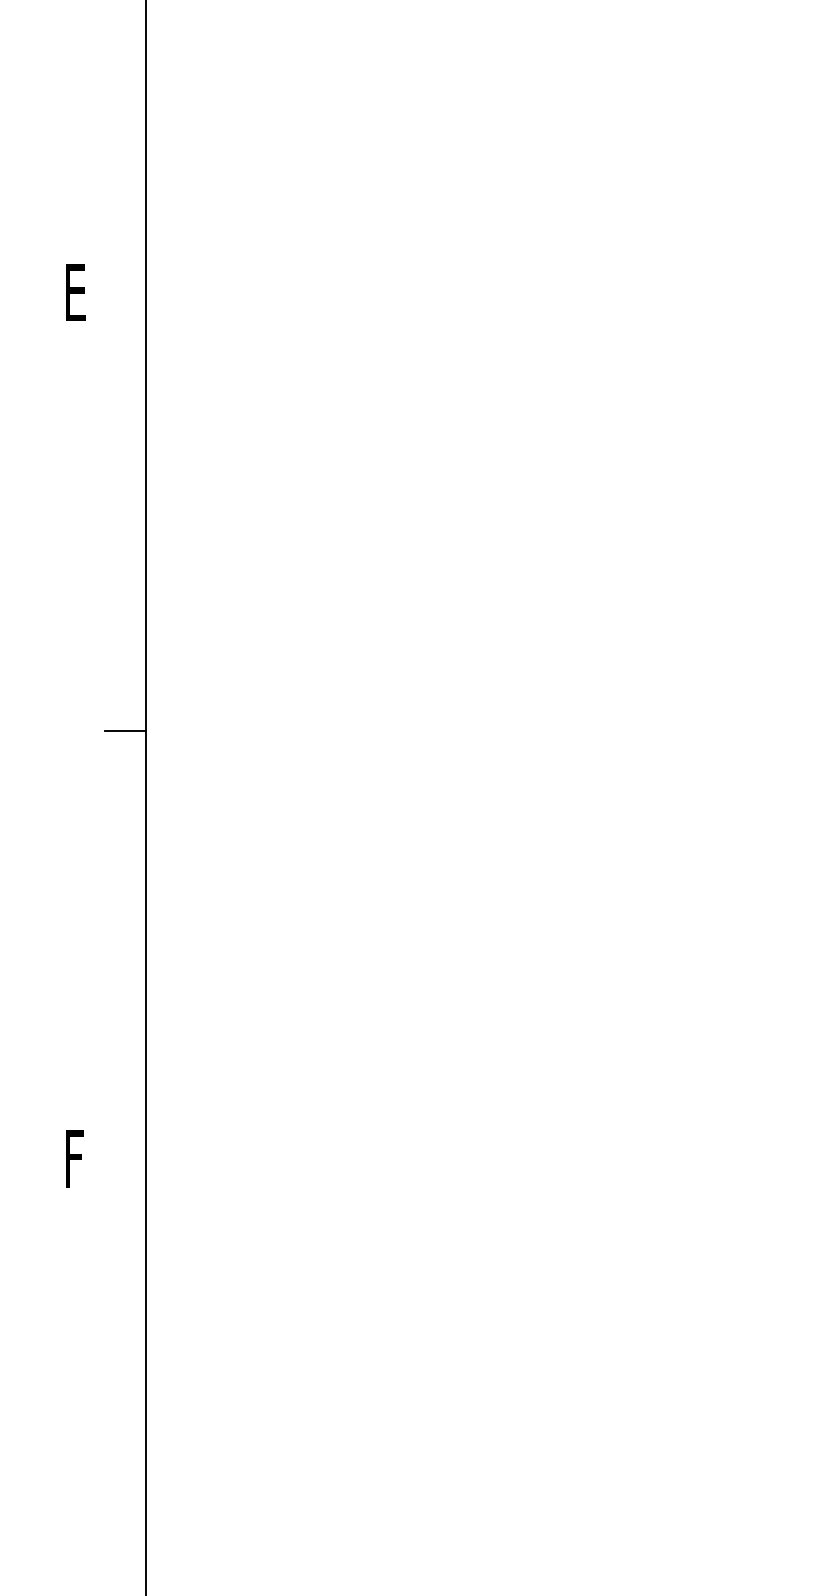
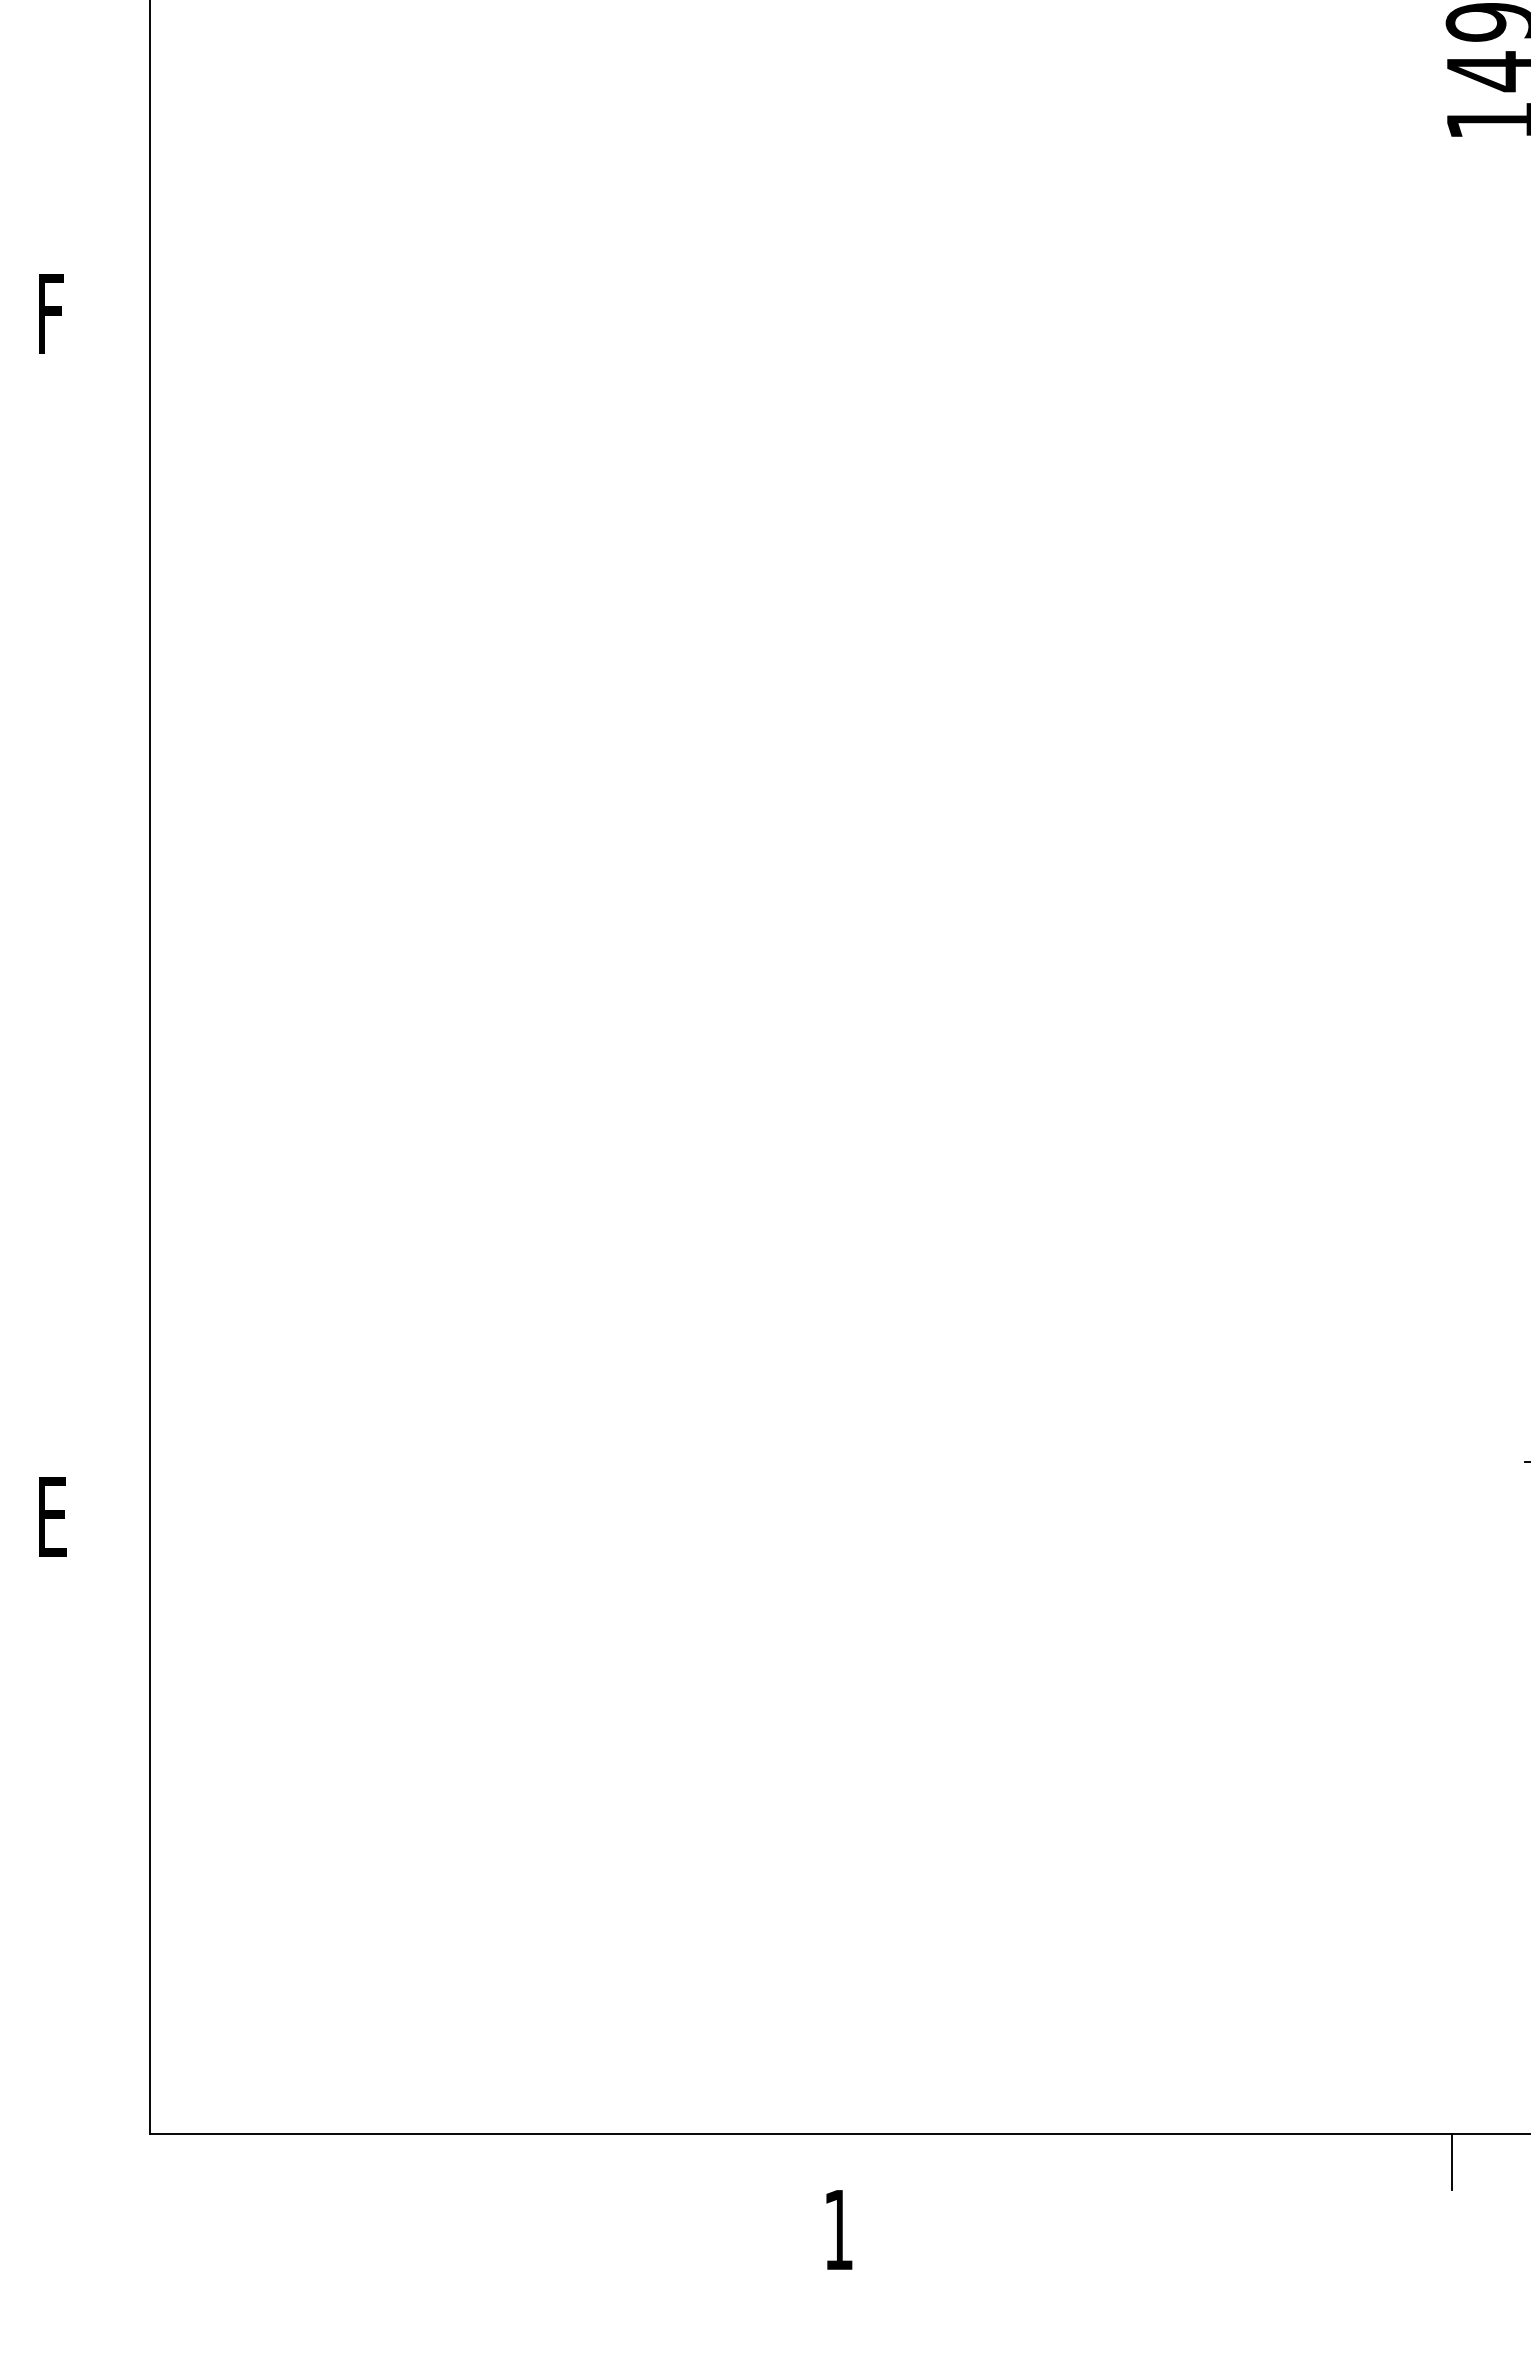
text: (77, 292) -> (55, 313), E -> F
line: (125, 730) -> (121, 922), removed
text: (77, 1158) -> (55, 1516), F -> E

